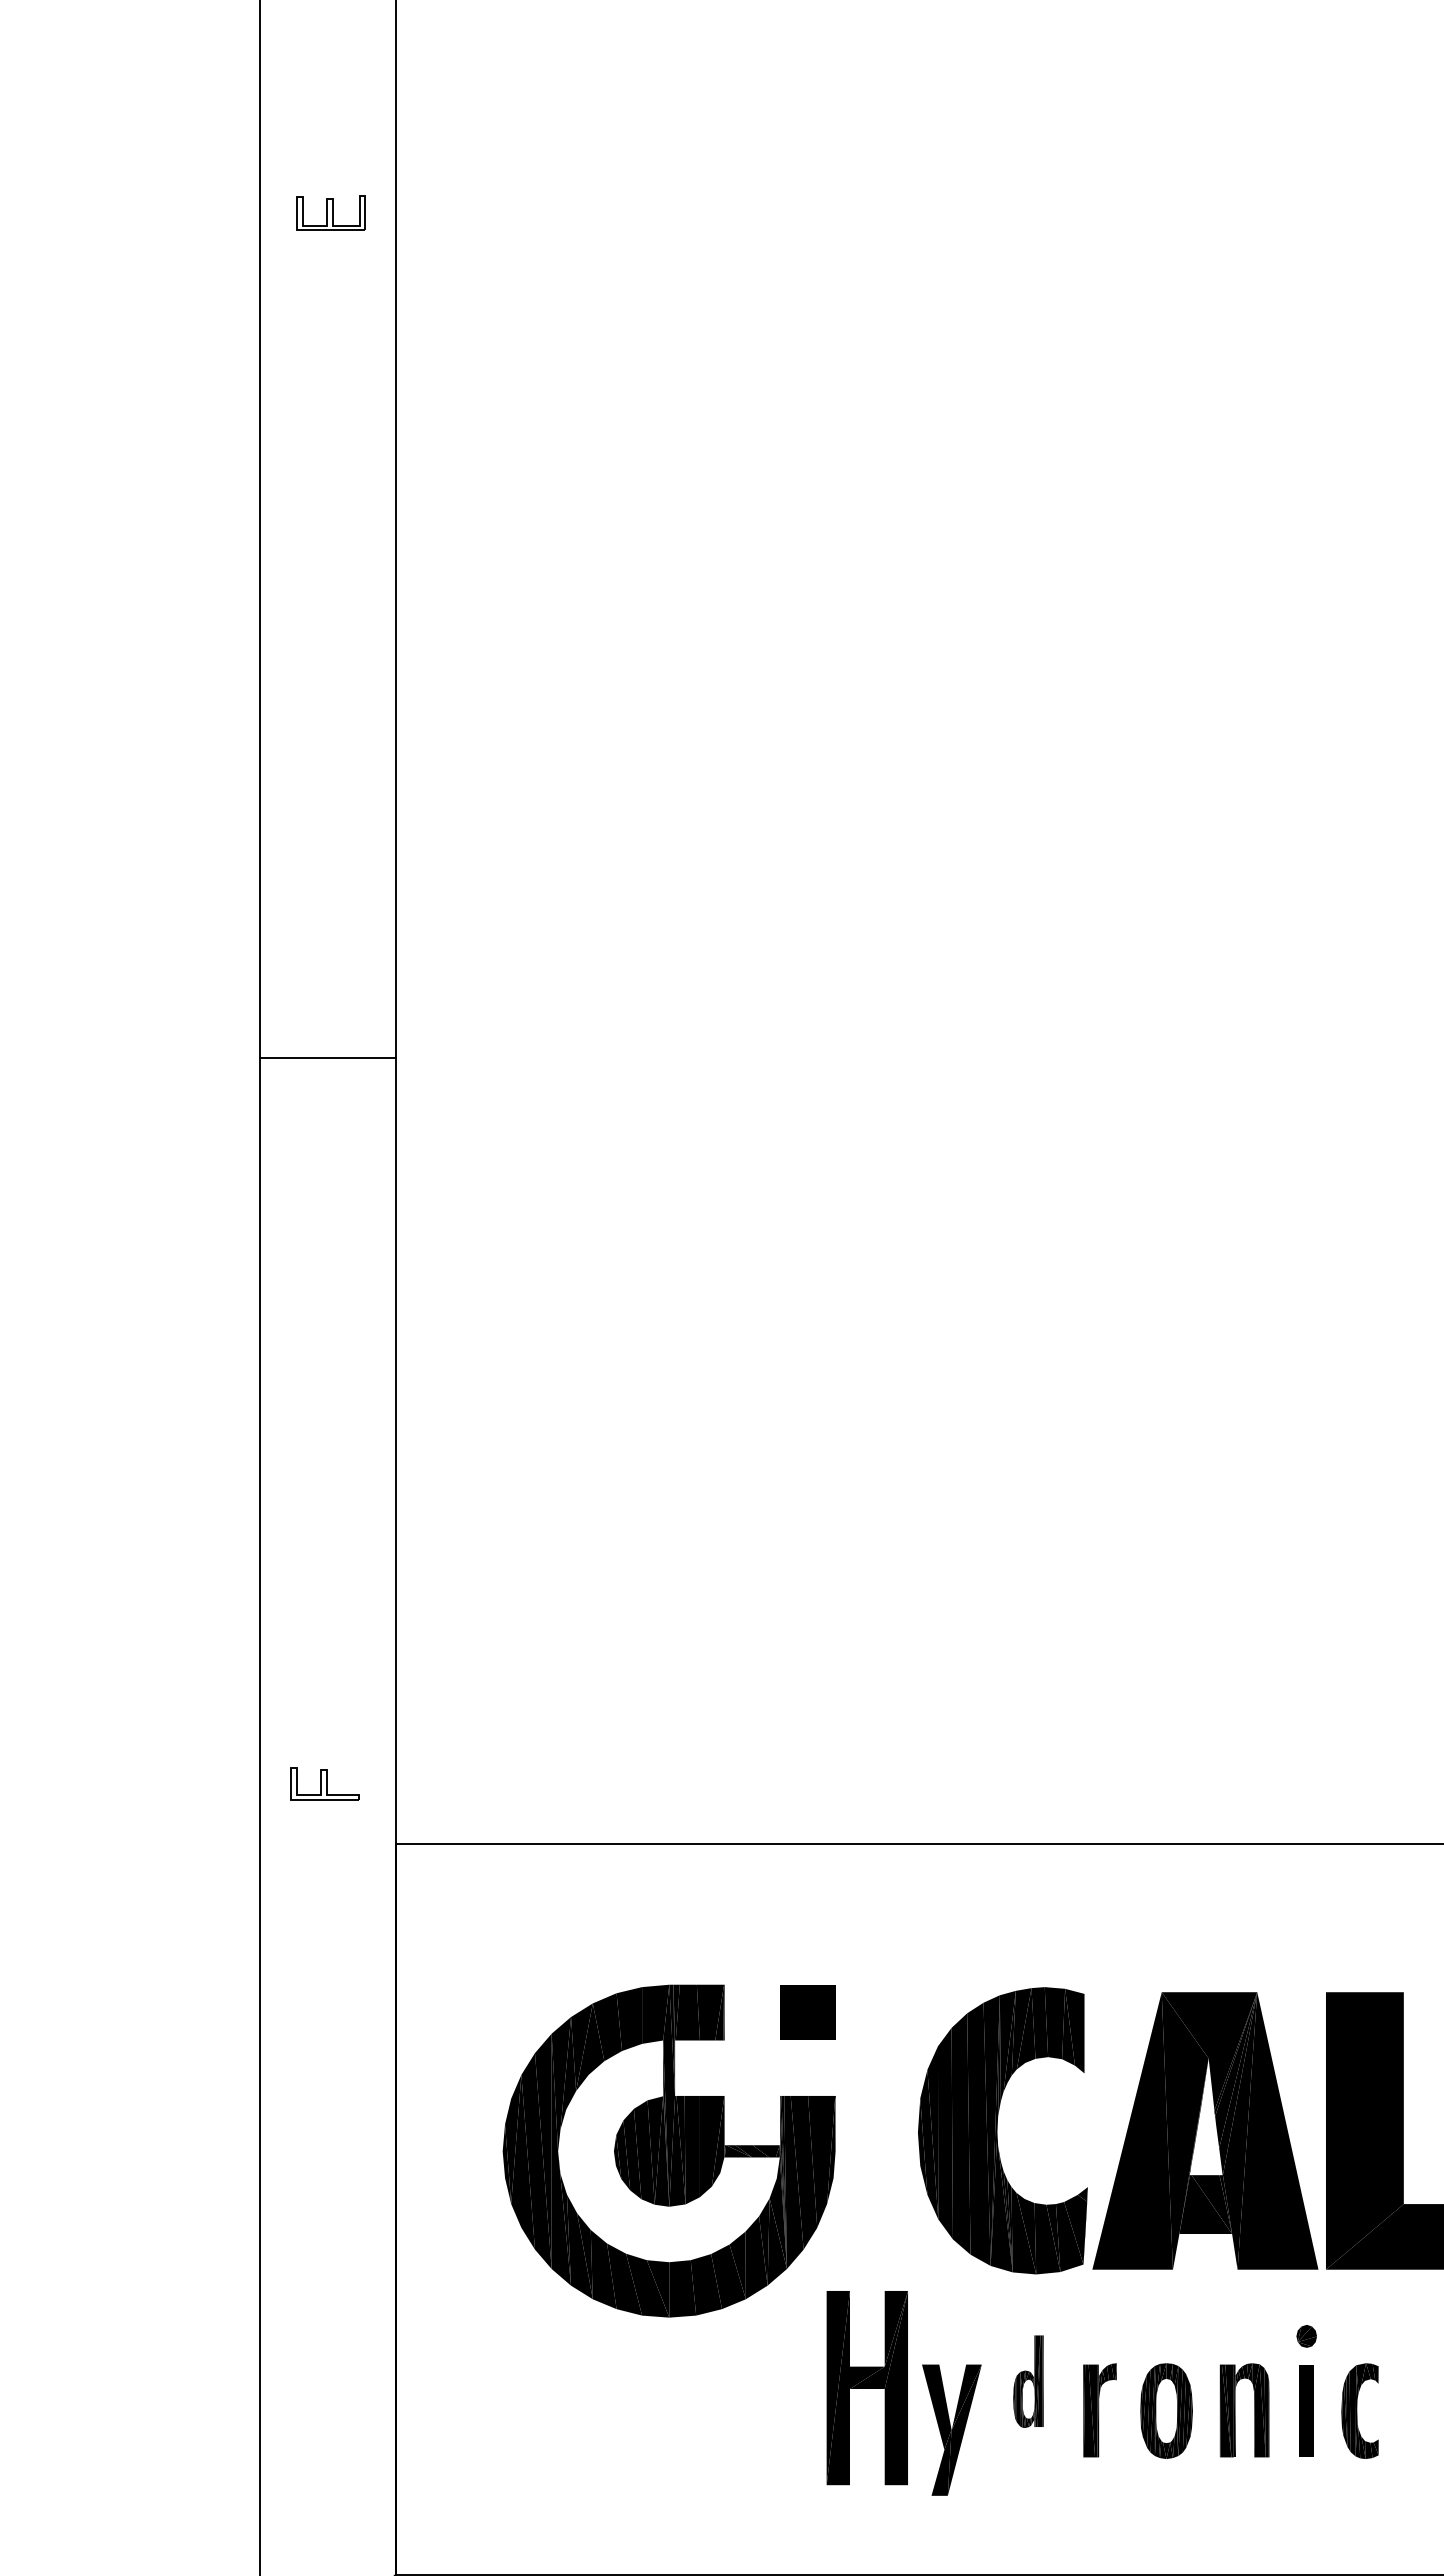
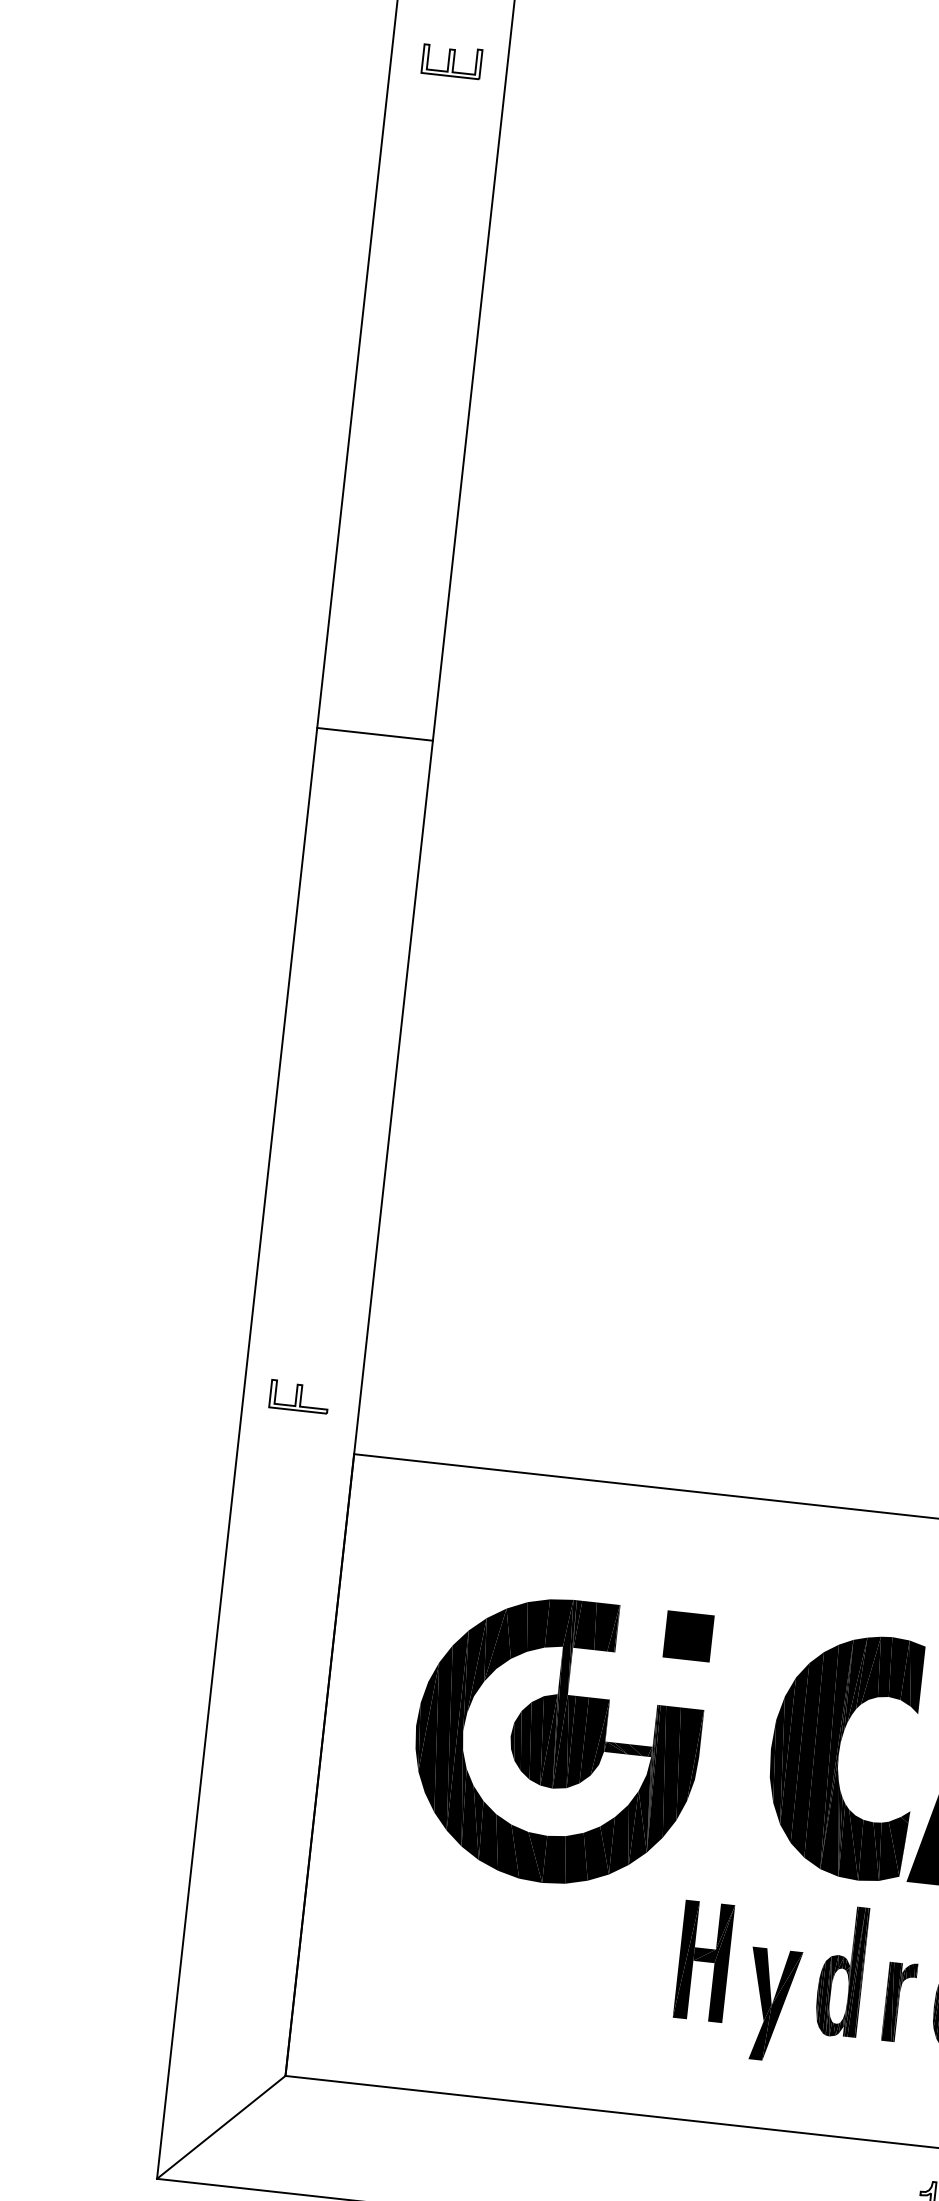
line: (327, 1057) -> (374, 734), moved
part: (1028, 2381) -> (841, 1971), size x1.67
part: (867, 2387) -> (704, 1960), size x0.71

